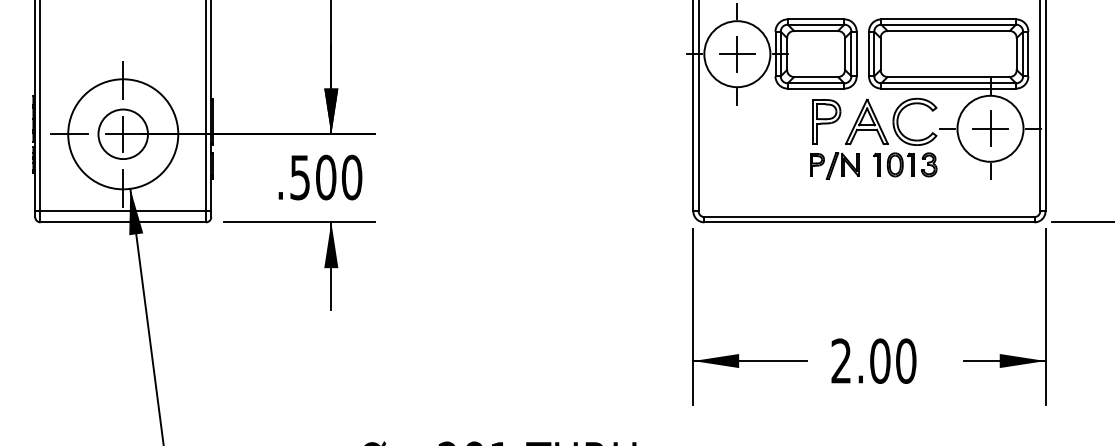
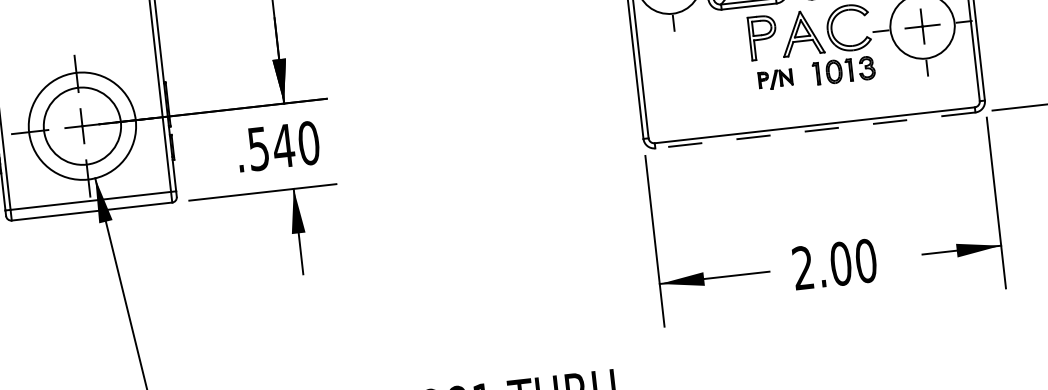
circle: (123, 134) -> (82, 126), size x1.6
part: (834, 165) -> (775, 79), size x0.7
text: (325, 177) -> (283, 146), .500 -> .540
line: (868, 222) -> (814, 130), solid -> dashed

